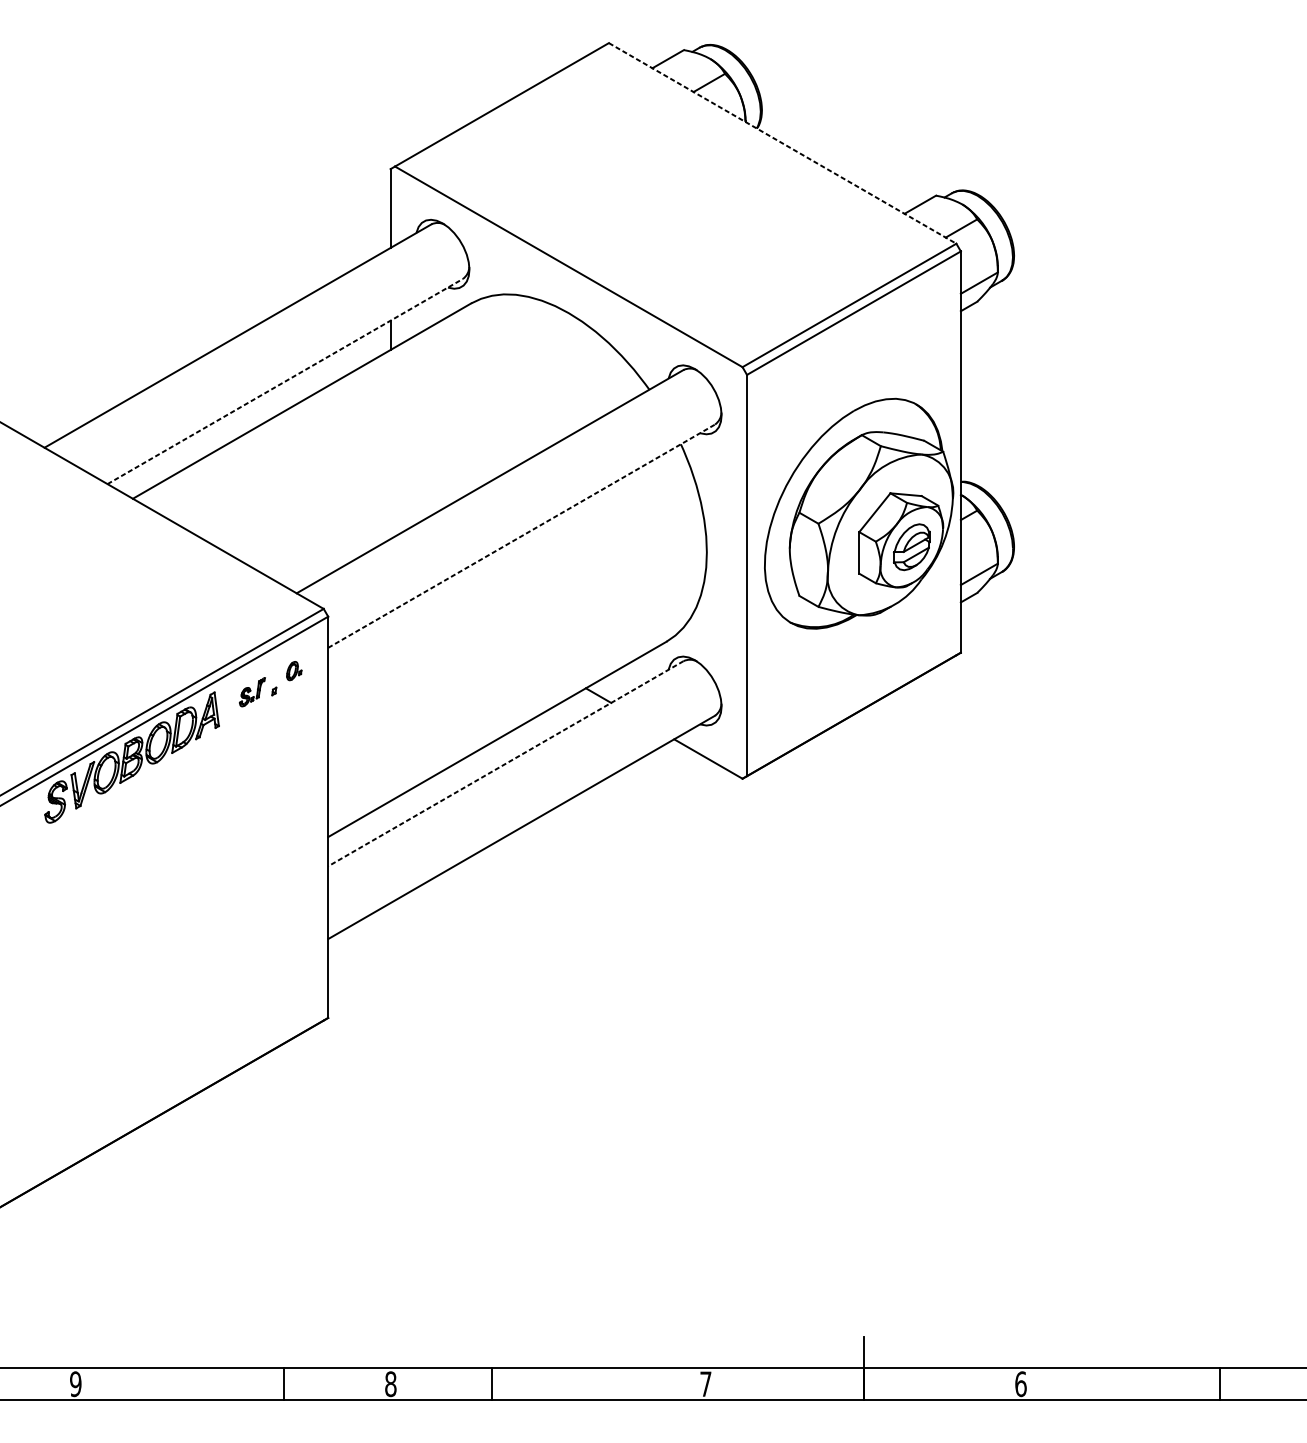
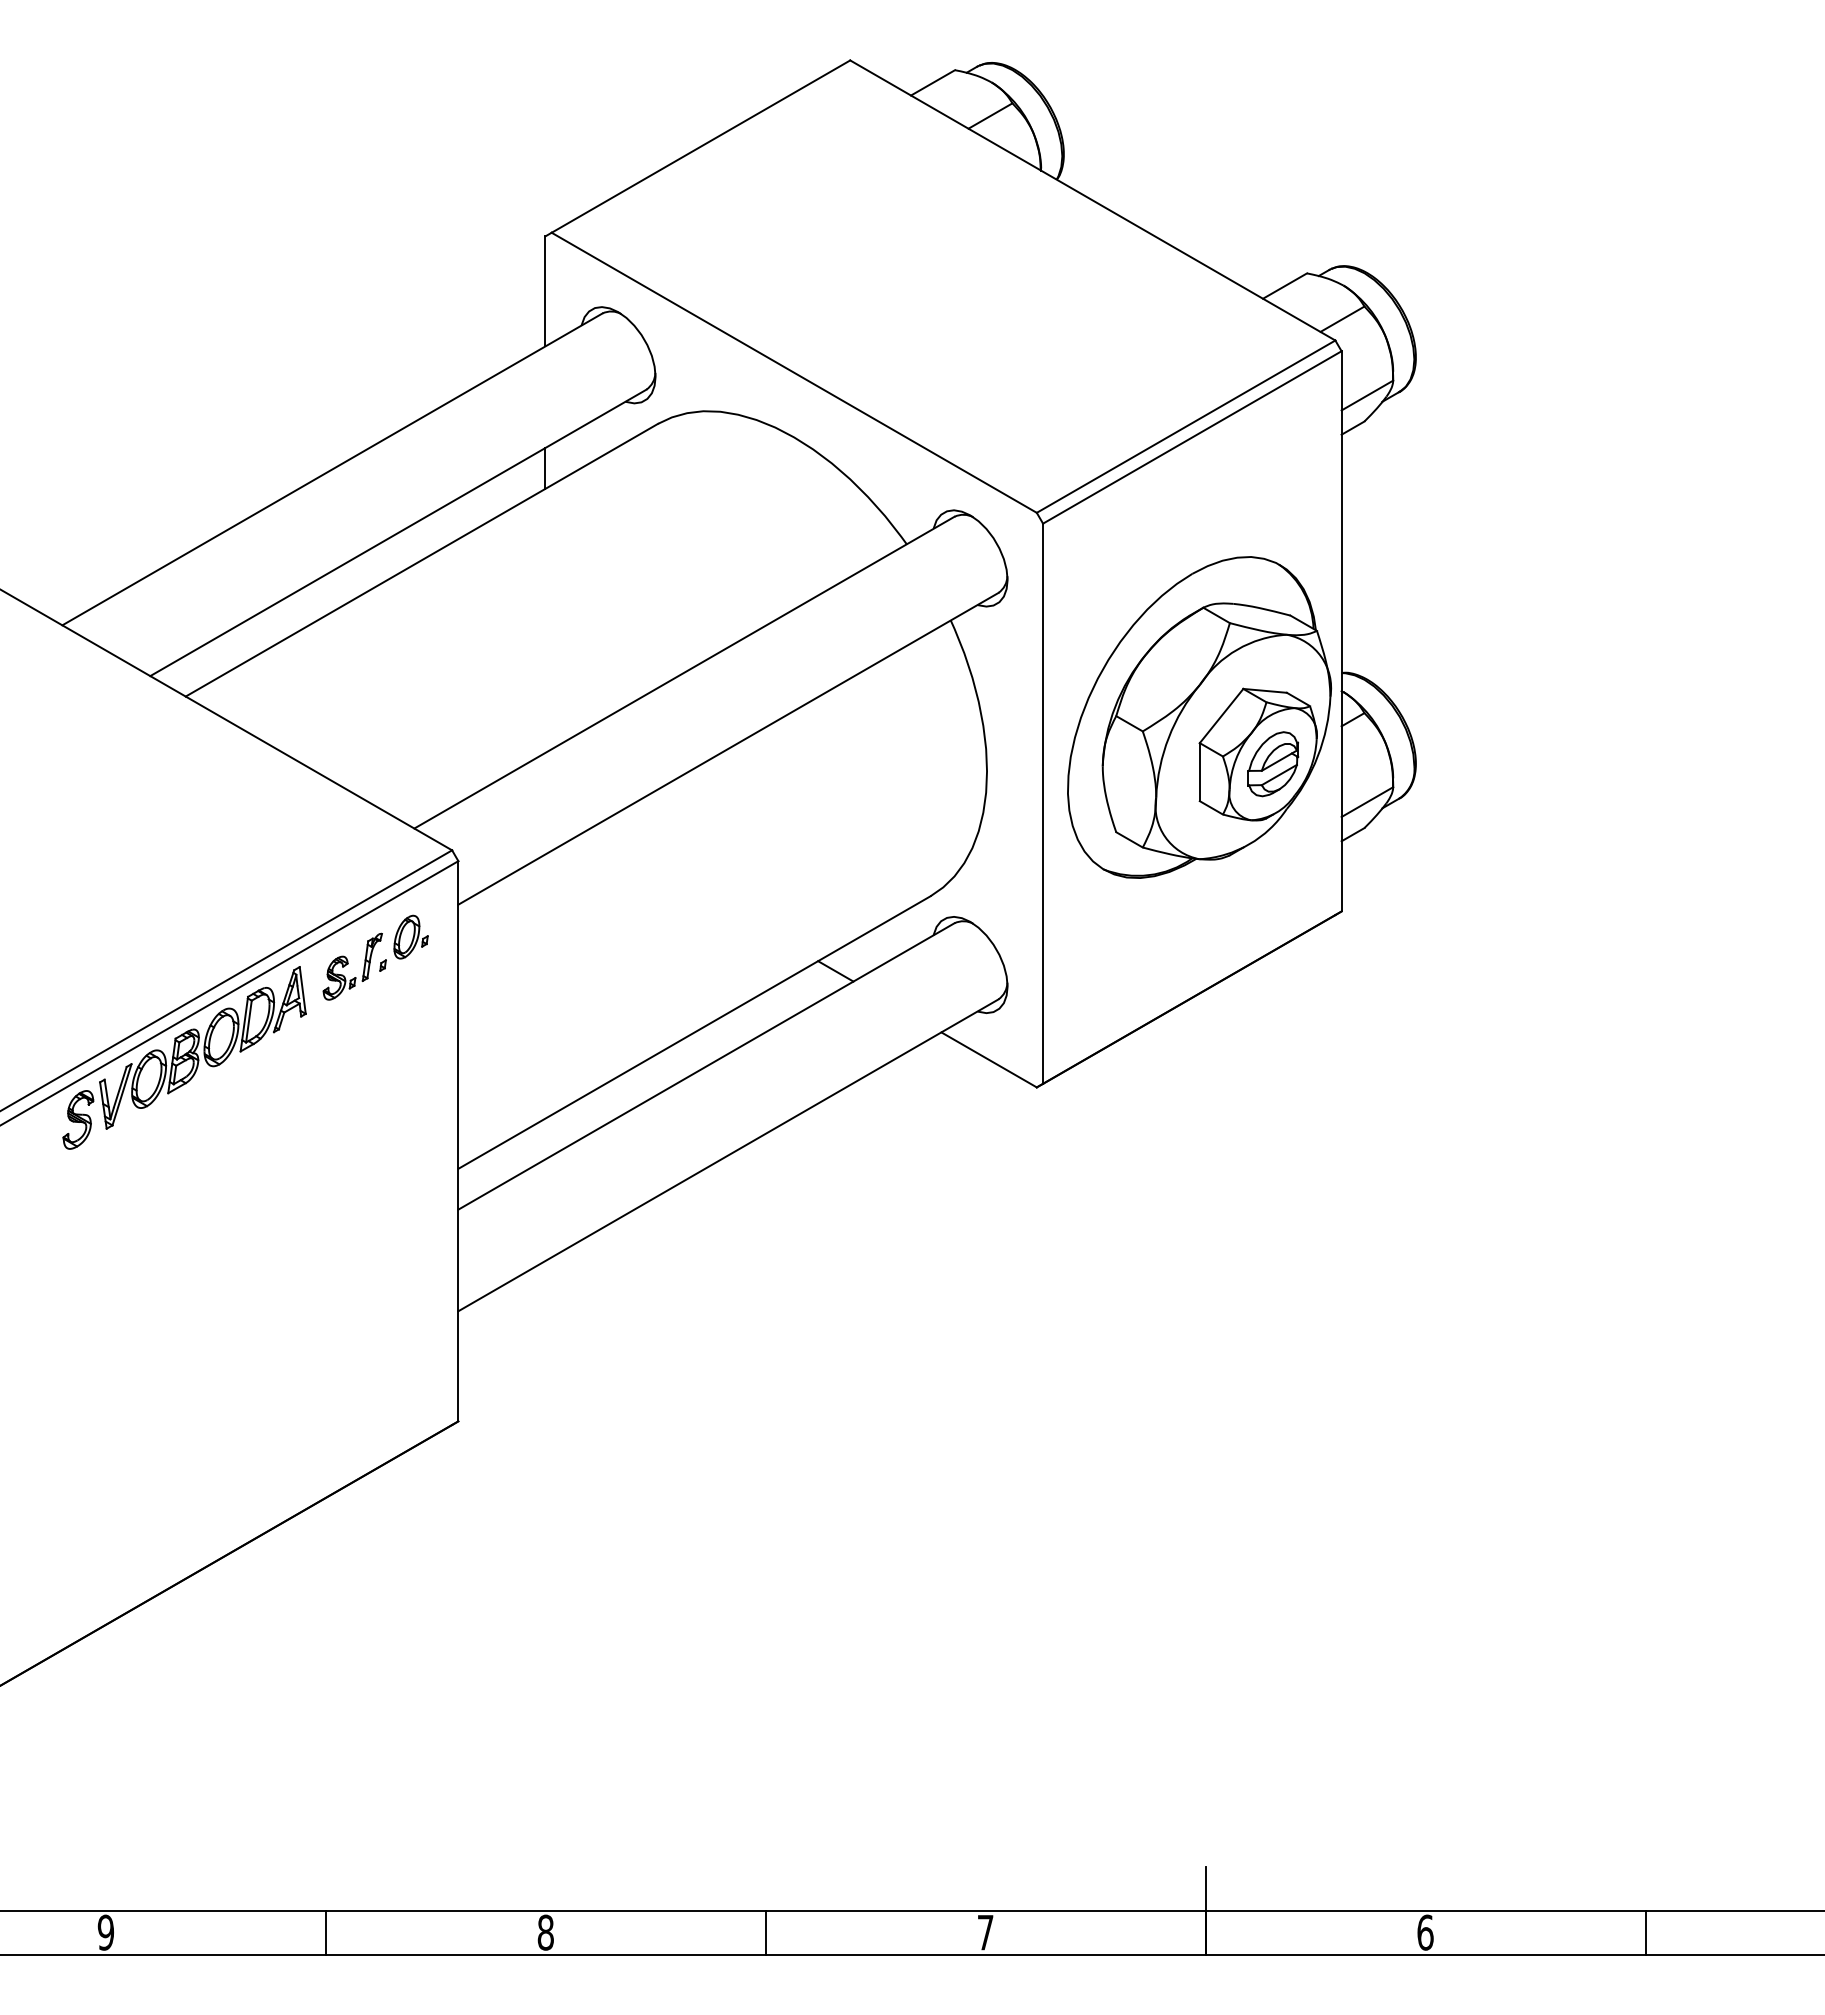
line: (783, 143) -> (1093, 200), dashed -> solid
line: (285, 381) -> (398, 532), dashed -> solid
line: (521, 535) -> (728, 748), dashed -> solid
part: (293, 670) -> (410, 936), size x1.67
part: (252, 692) -> (352, 966), size x1.67
line: (505, 763) -> (706, 1066), dashed -> solid
line: (283, 1384) -> (326, 1932), moved
line: (492, 1384) -> (766, 1932), moved
line: (1220, 1384) -> (1645, 1932), moved

